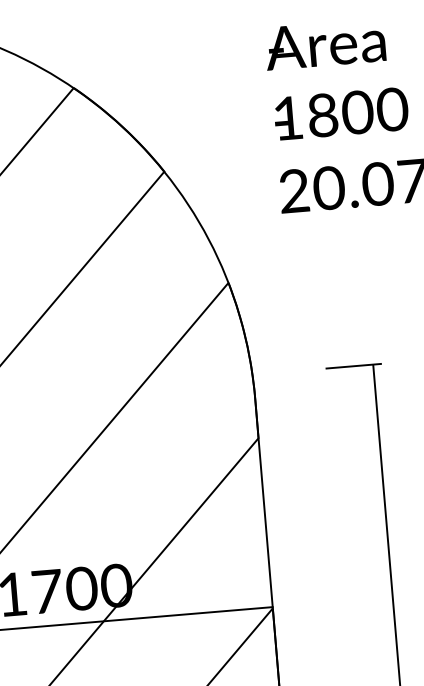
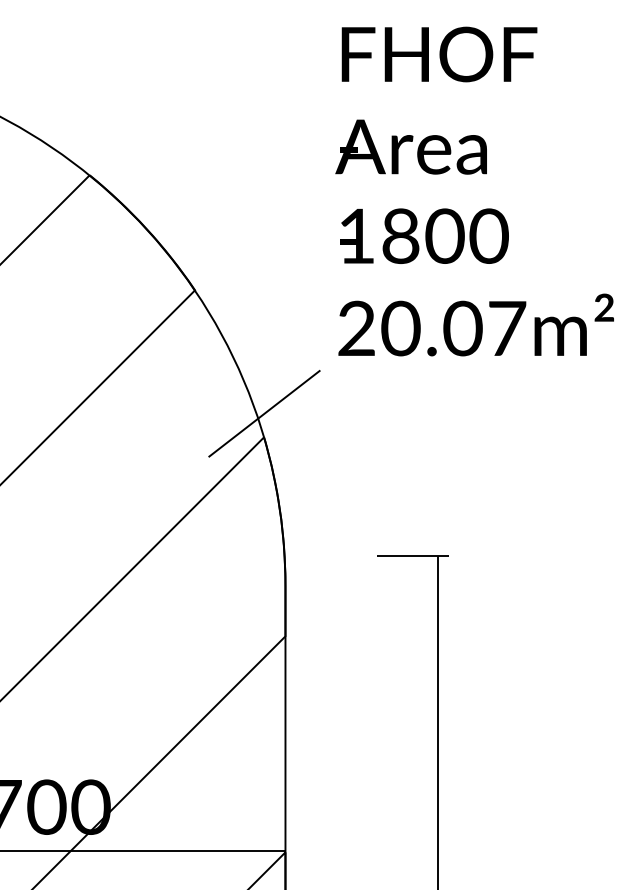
line: (227, 264) -> (264, 413), added

